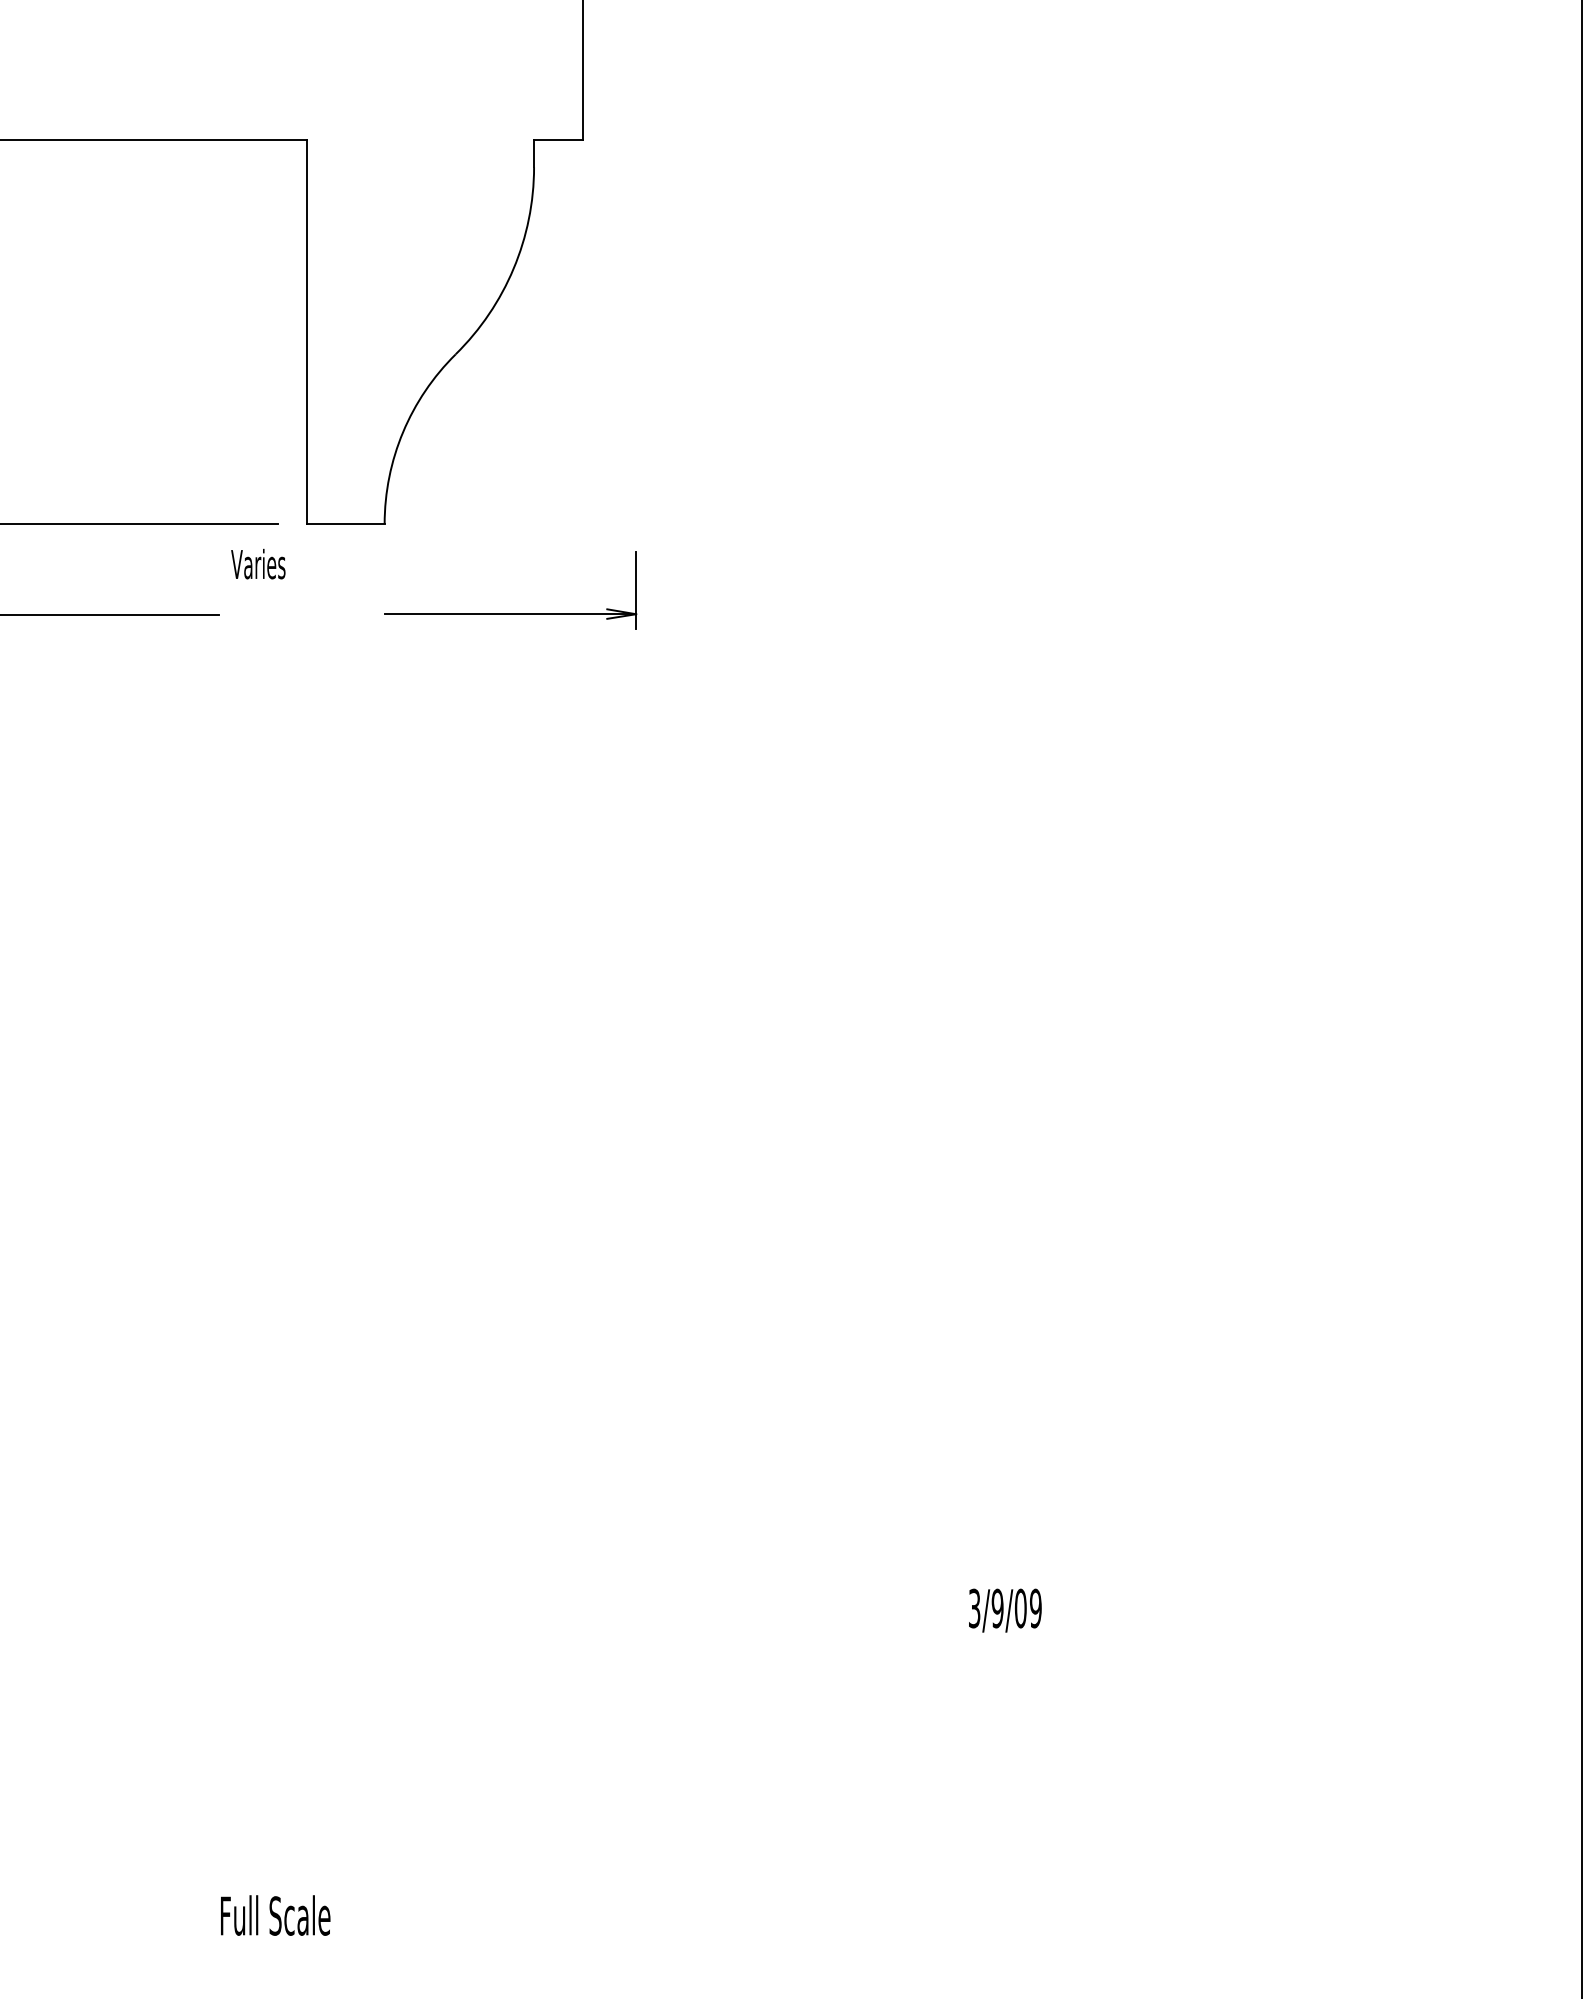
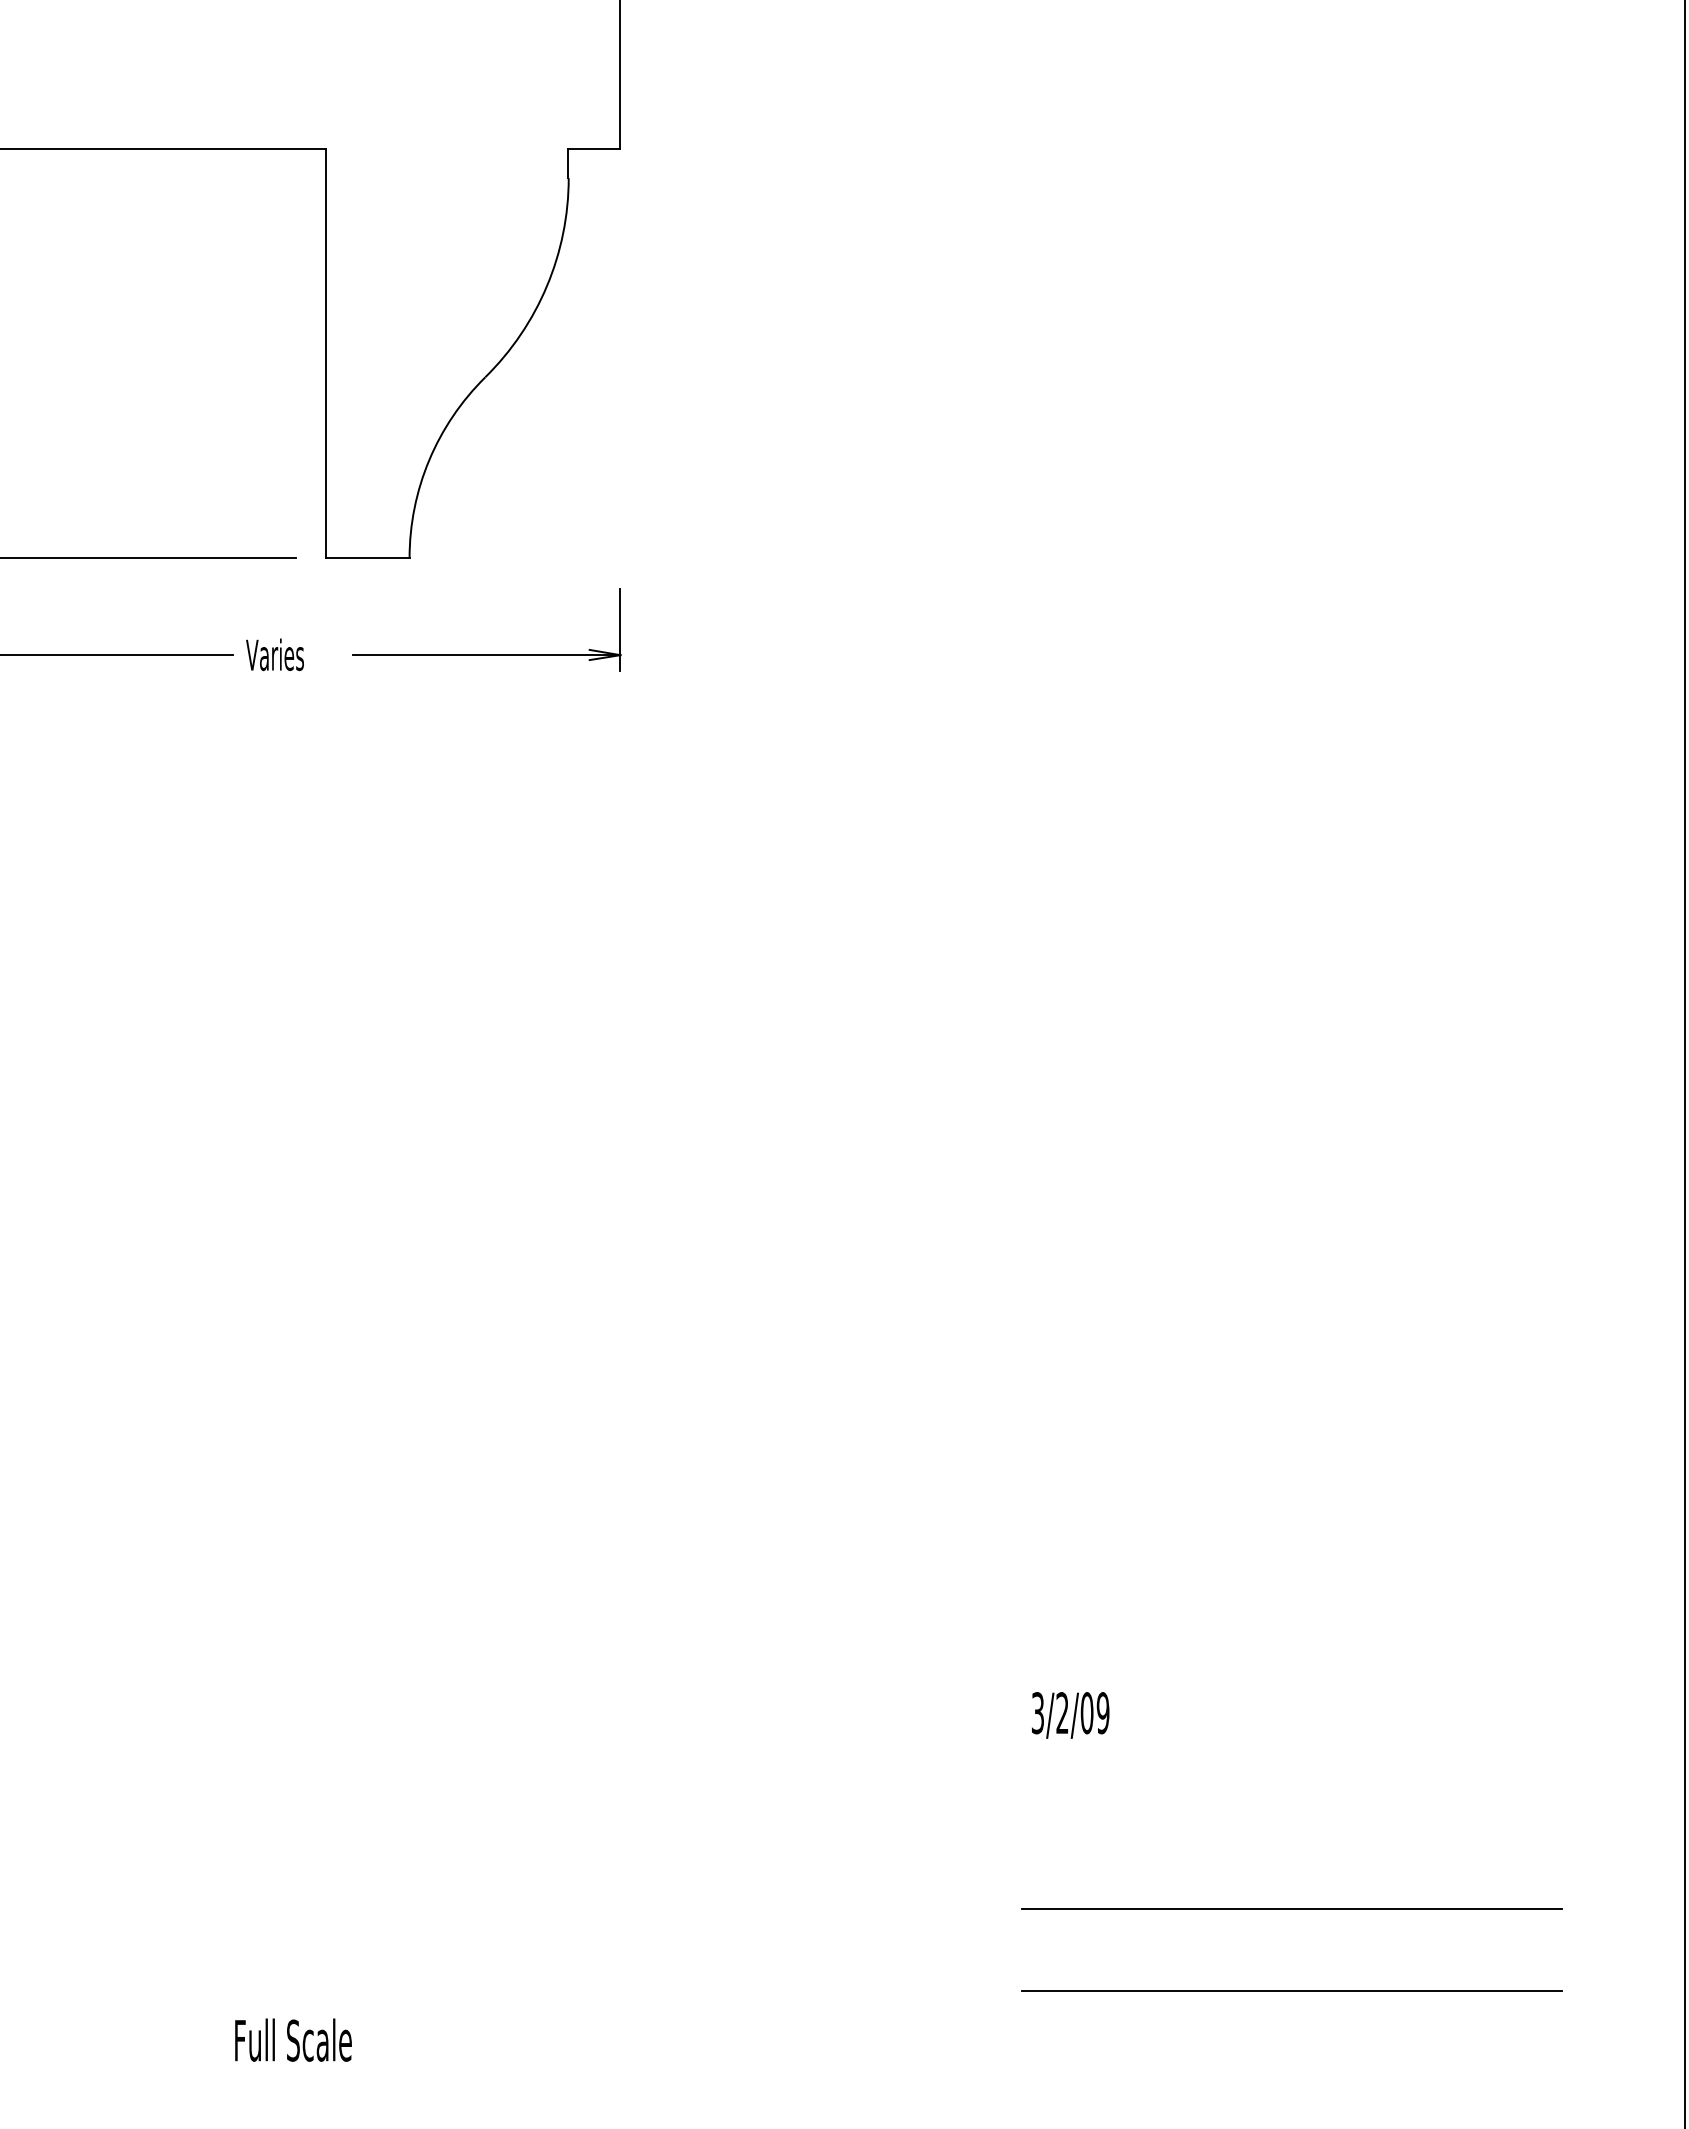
text: (257, 563) -> (274, 654), moved
part: (510, 613) -> (486, 654), moved
text: (997, 1608) -> (1062, 1713), 3/9/09 -> 3/2/09
line: (1212, 1792) -> (1291, 1909), added
line: (1212, 1868) -> (1291, 1990), added

